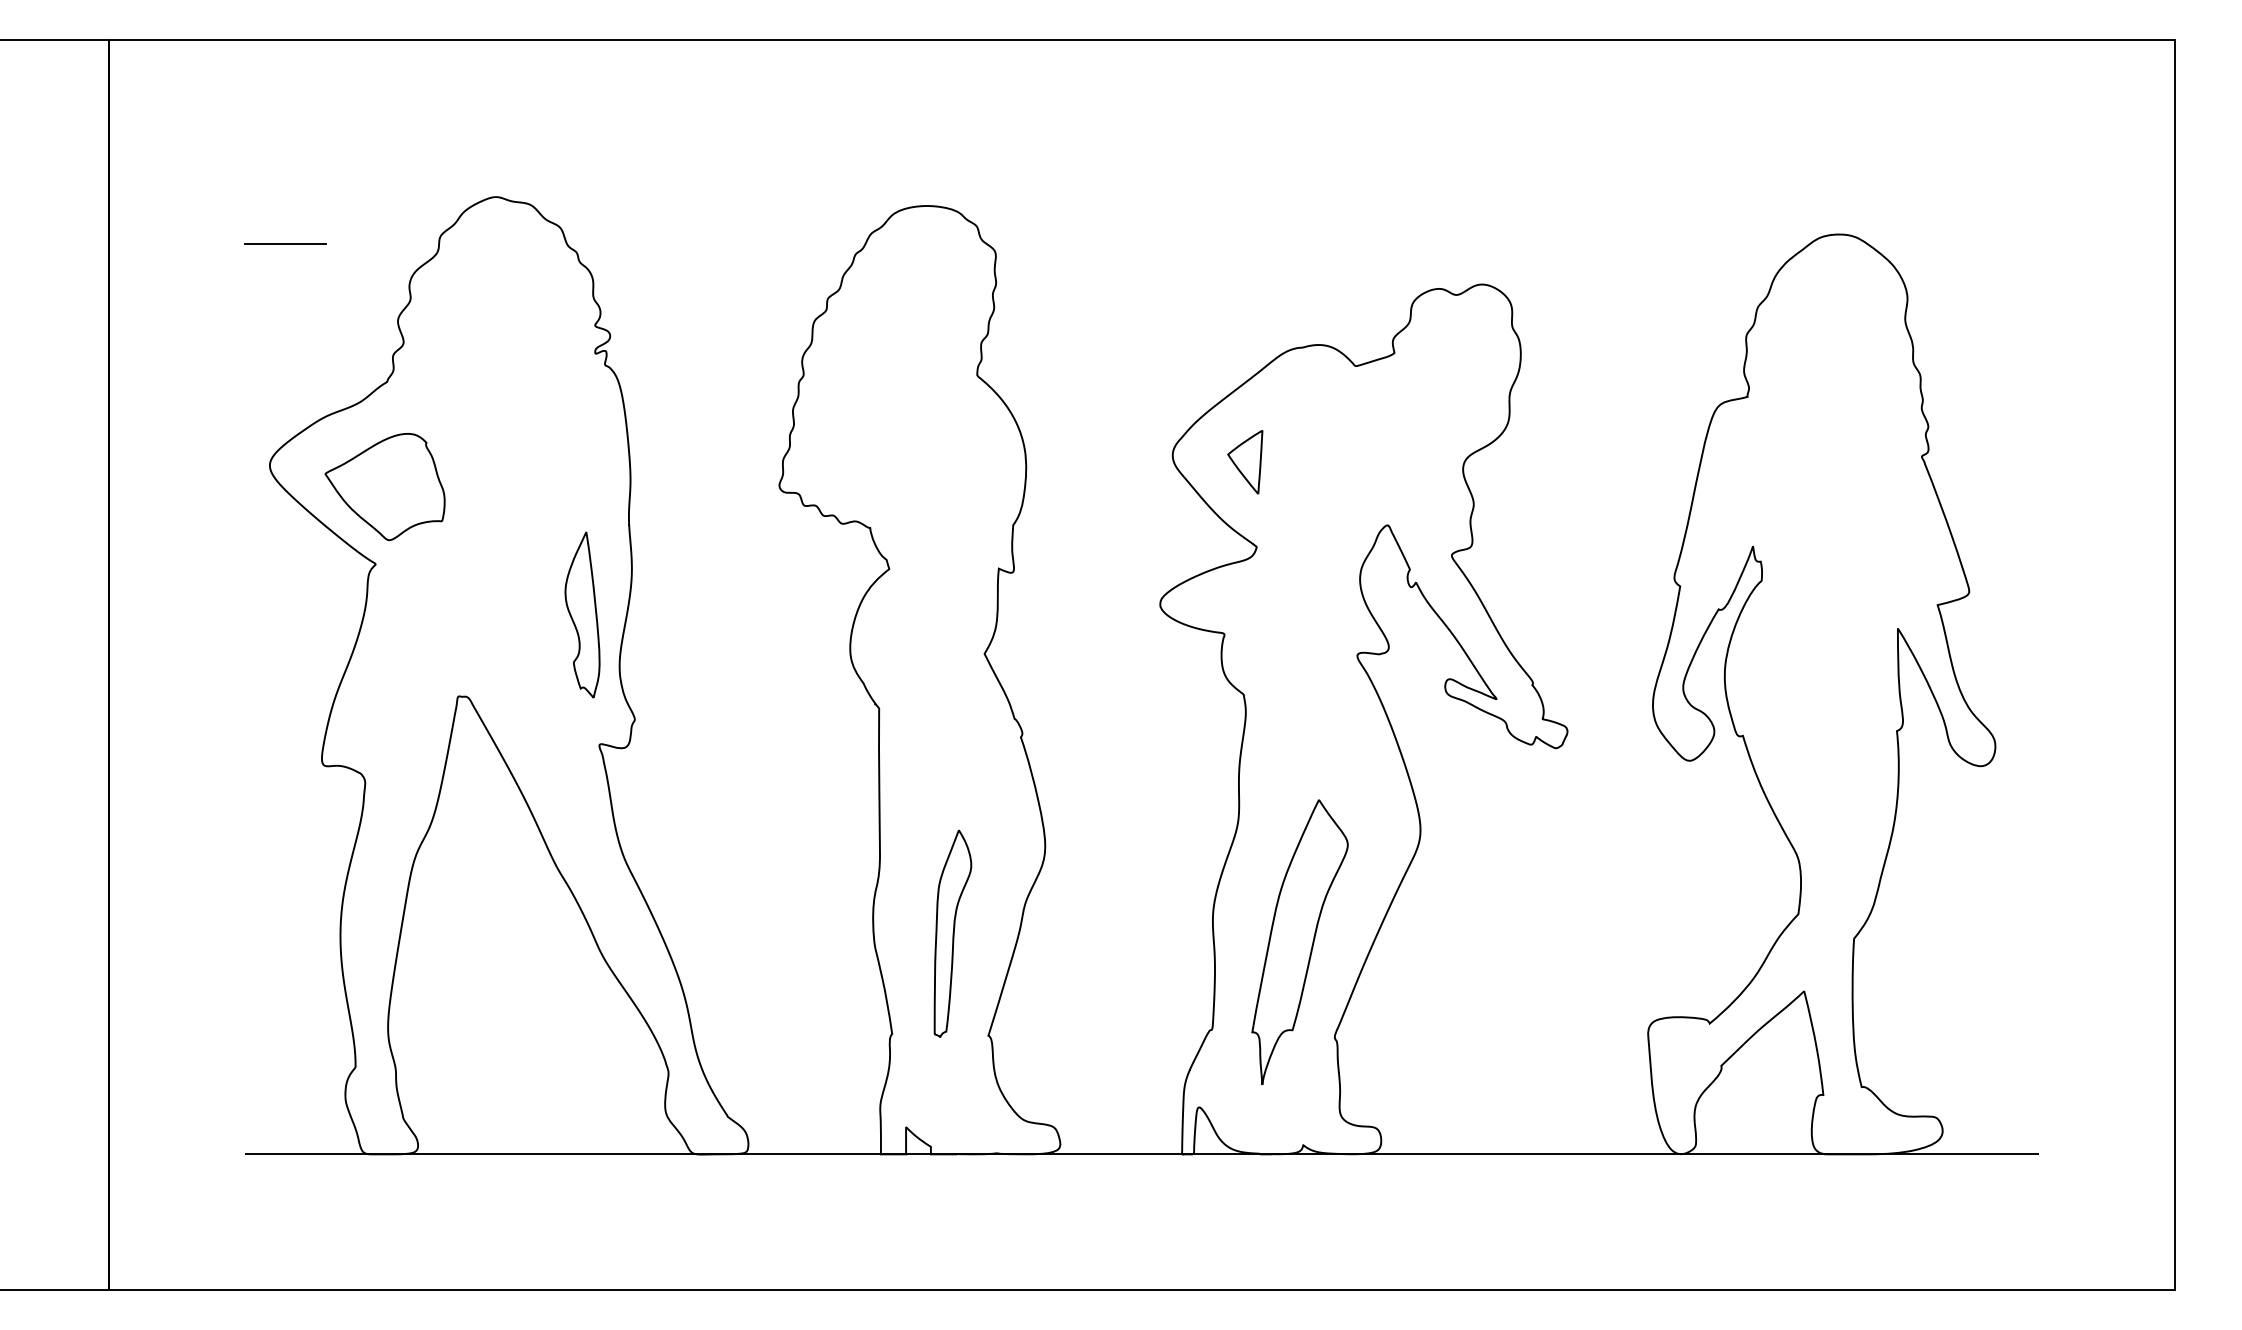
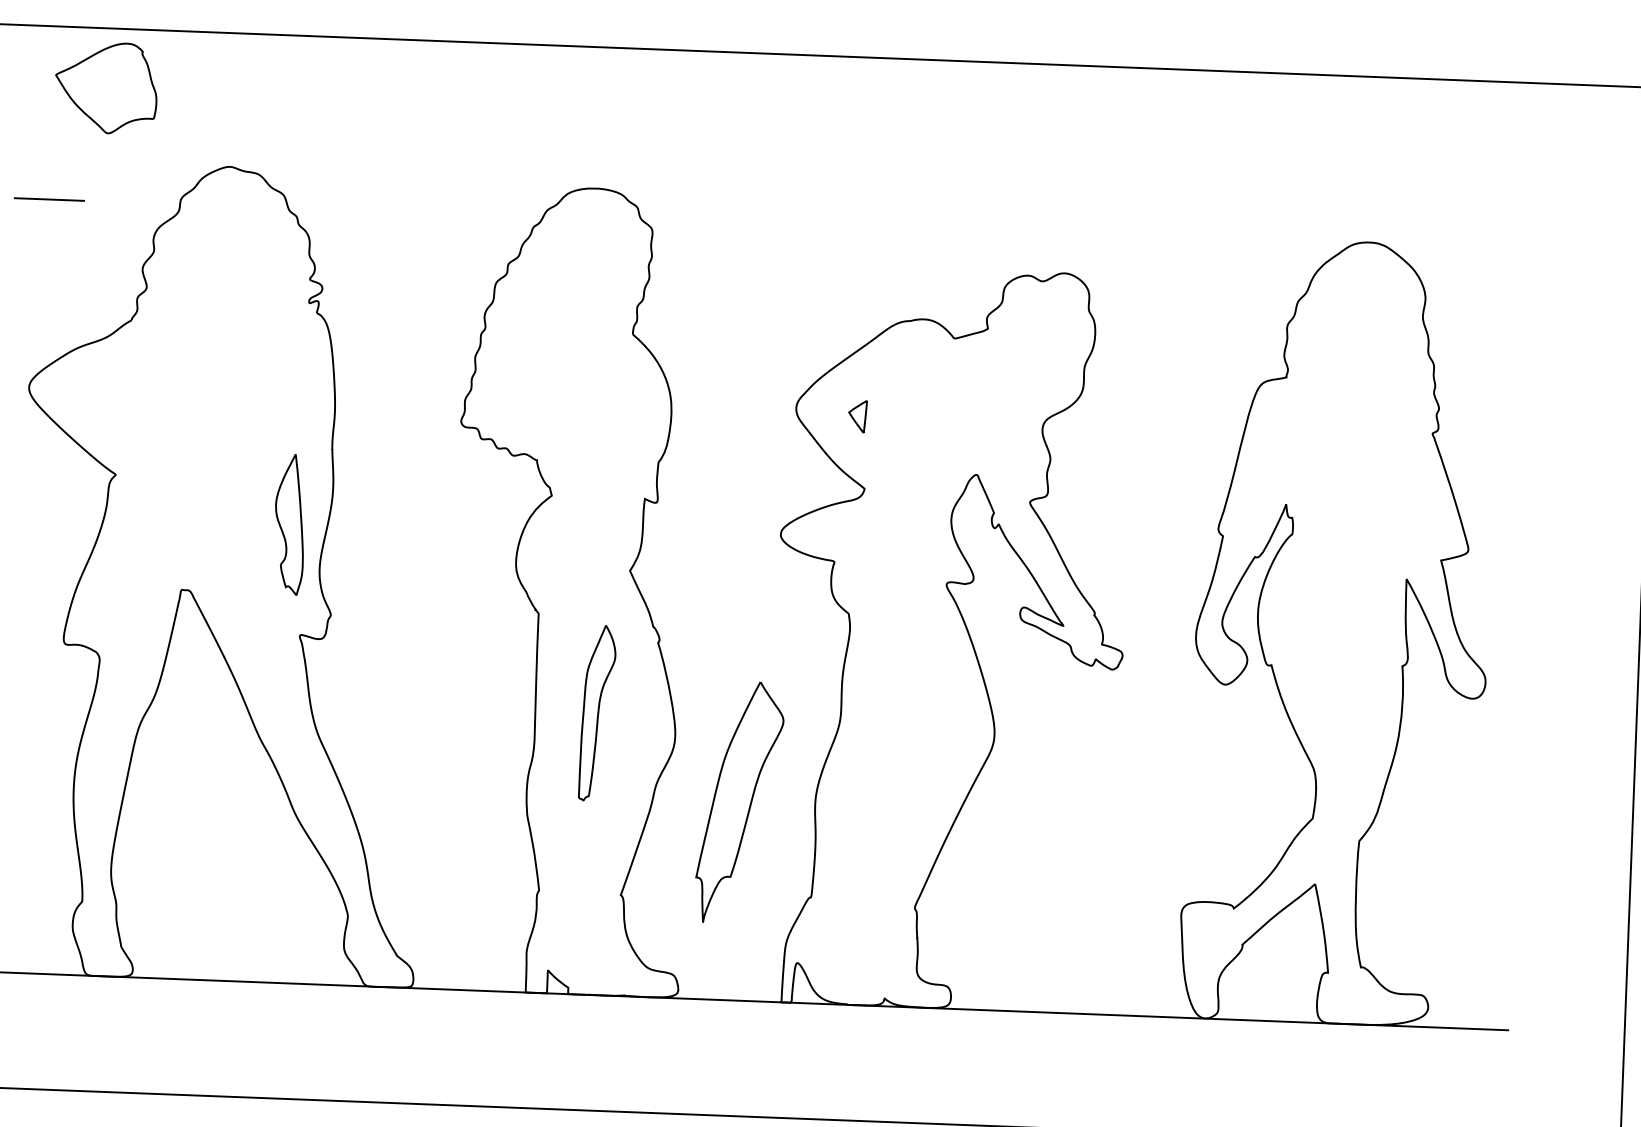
part: (1245, 462) -> (857, 416), size x0.6
part: (384, 487) -> (105, 88), moved
part: (952, 933) -> (597, 713), moved
part: (1299, 941) -> (739, 801), moved

